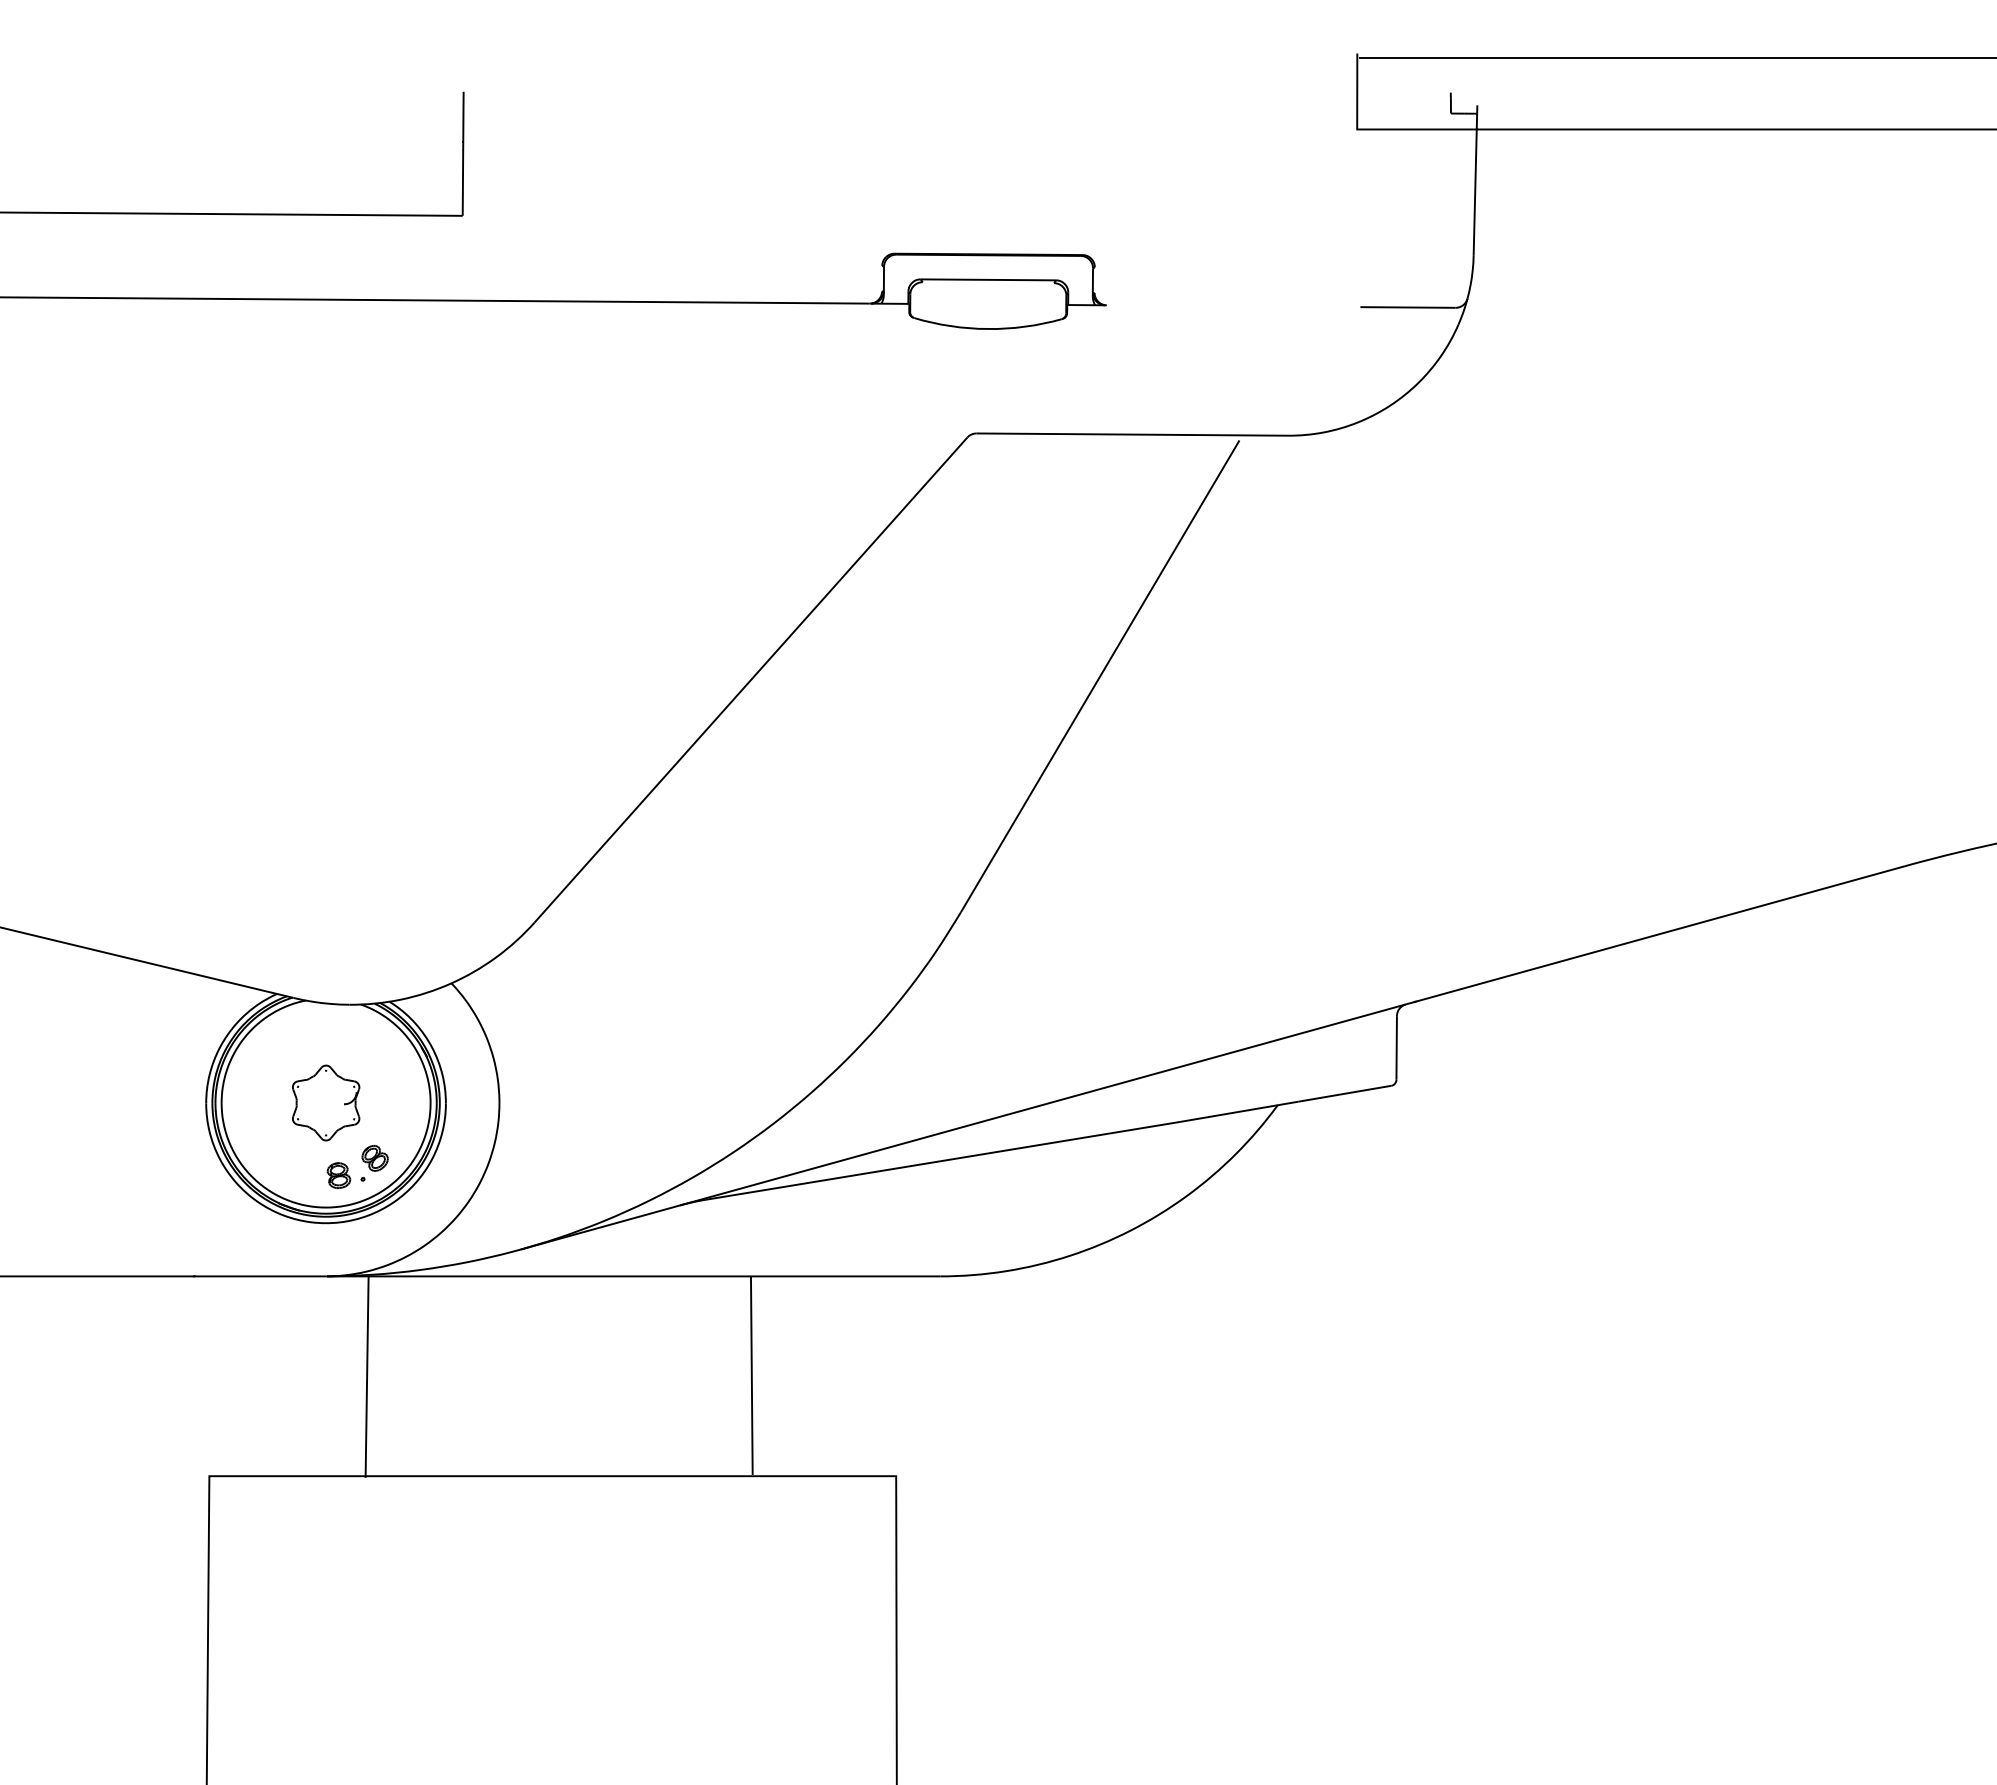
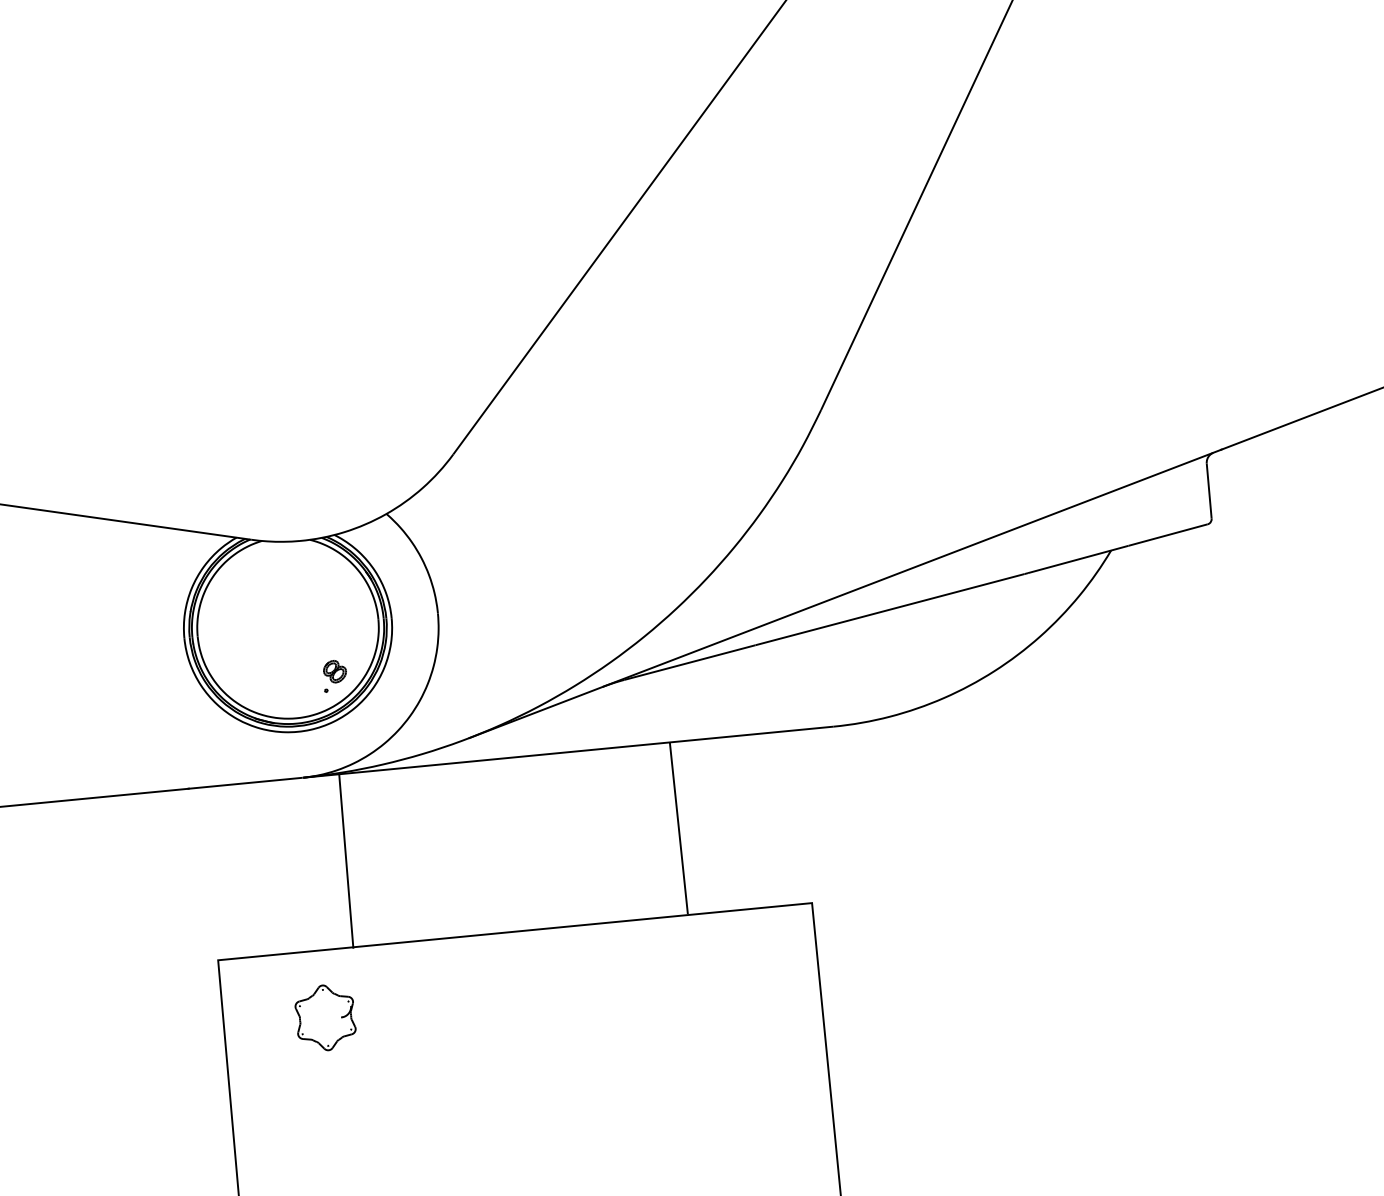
part: (326, 1102) -> (325, 1017), moved
part: (338, 1175) -> (304, 689), removed

